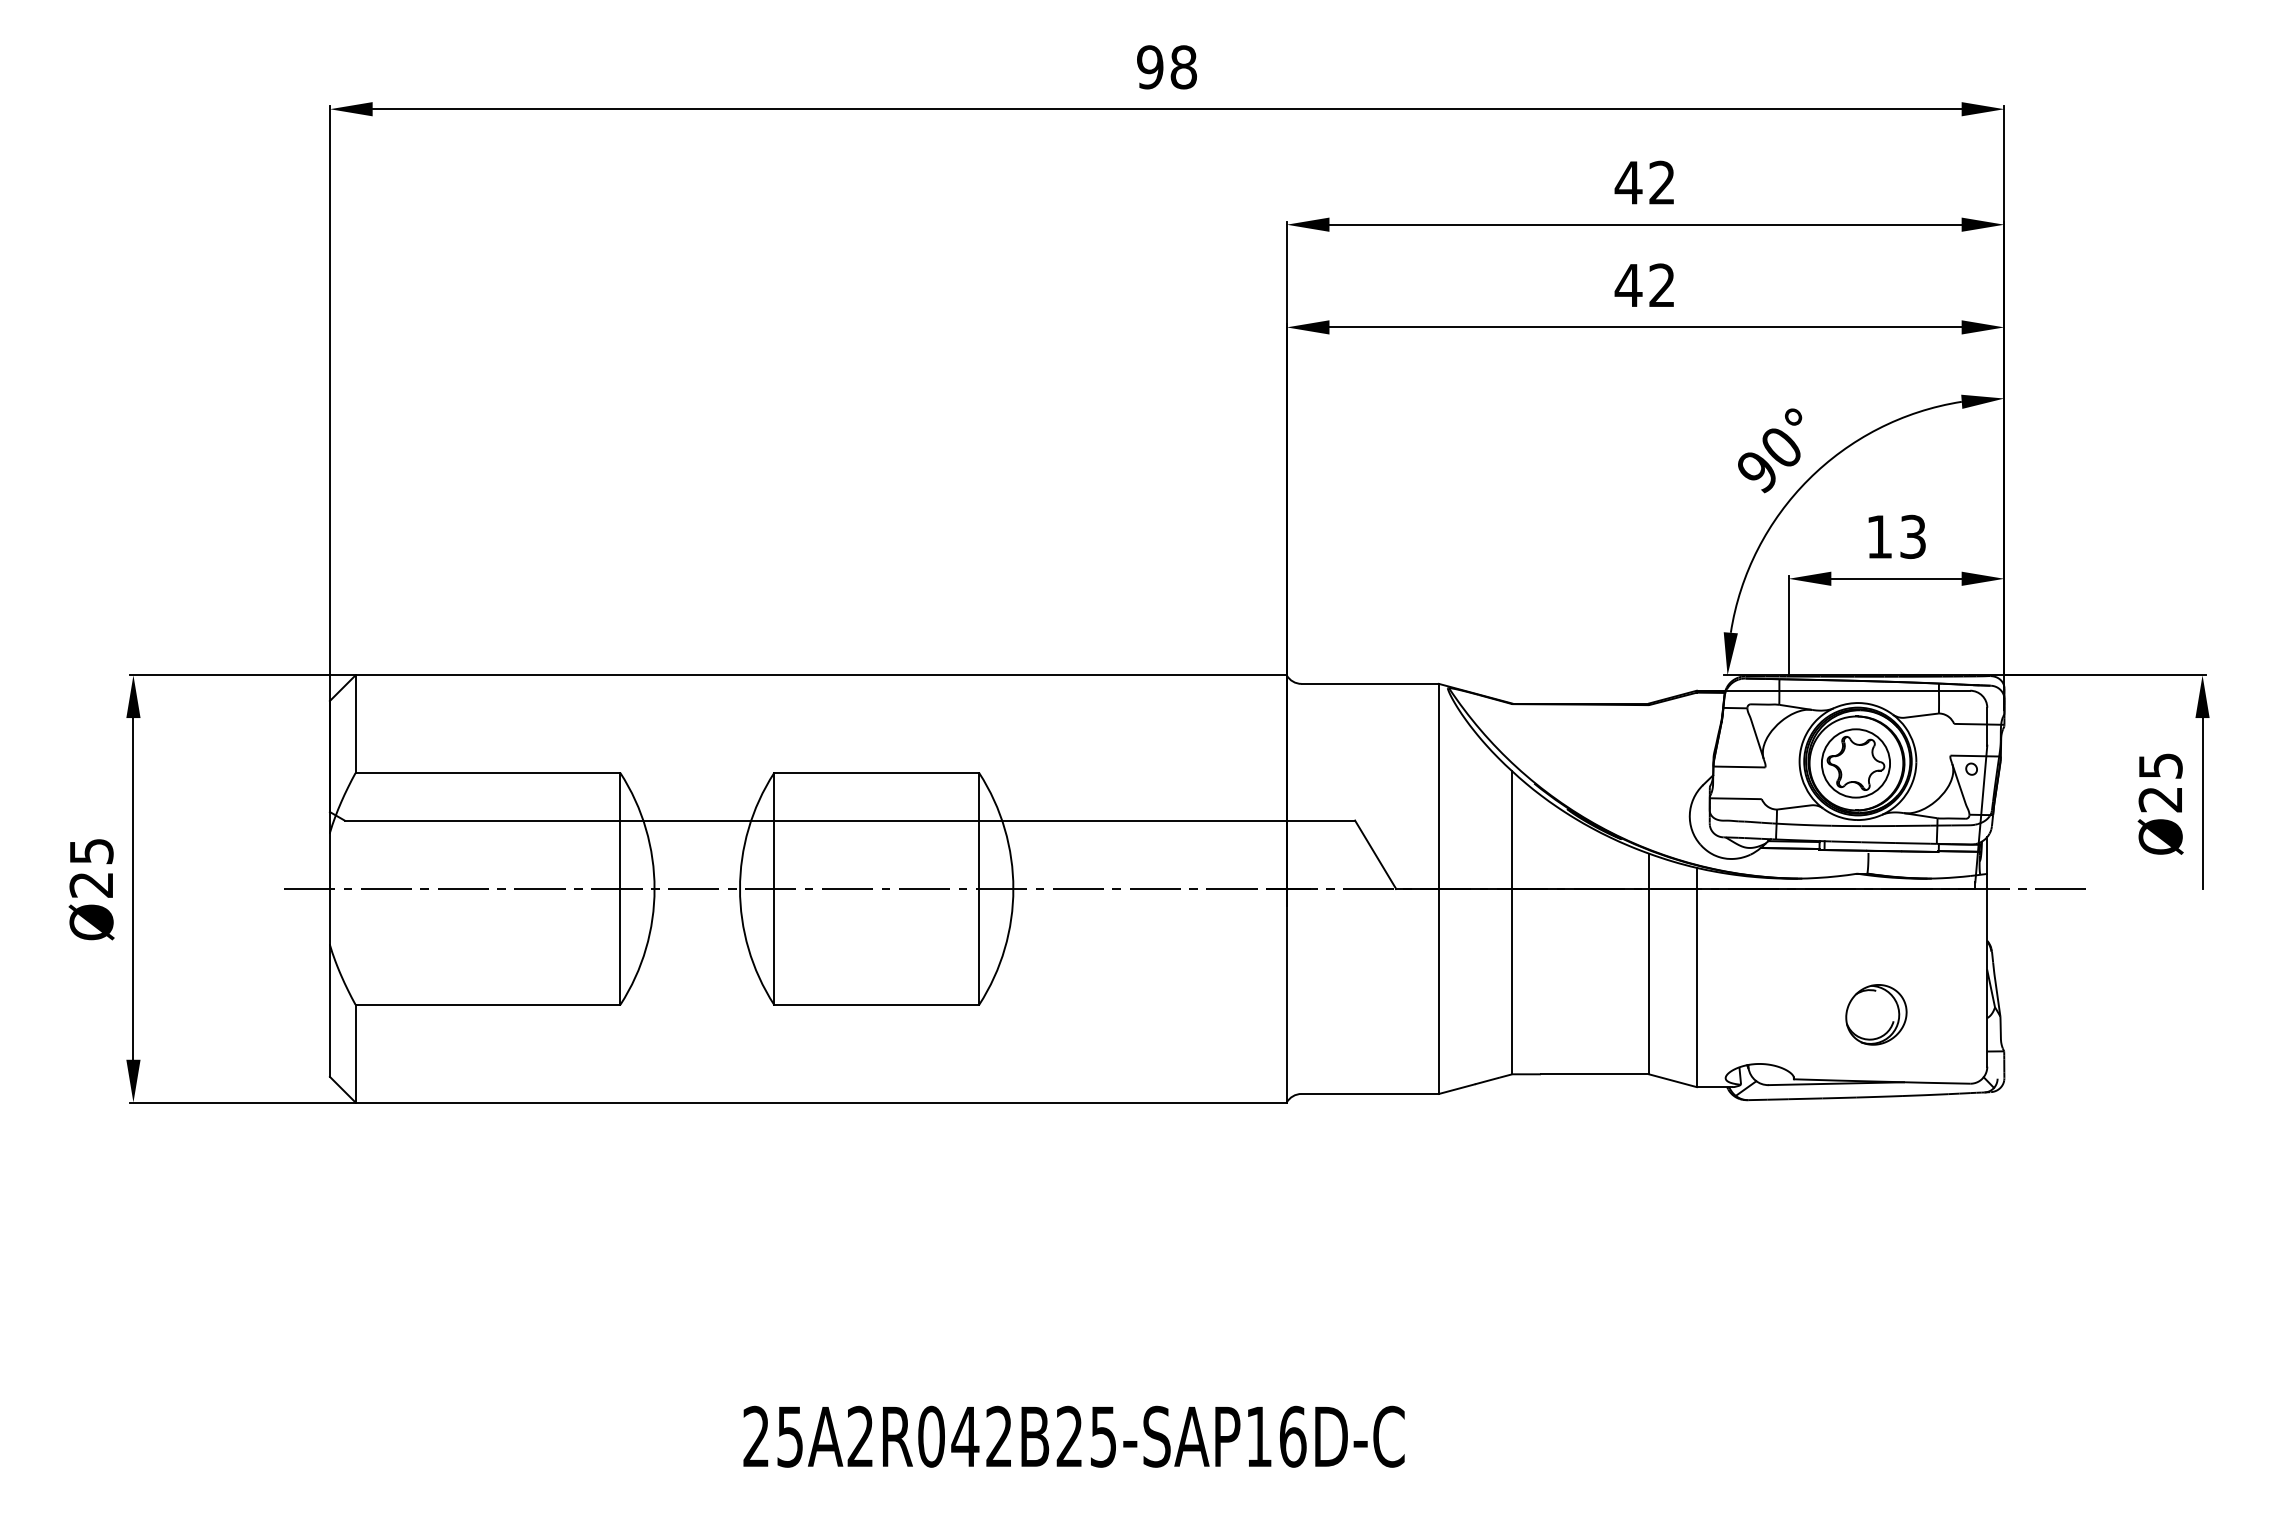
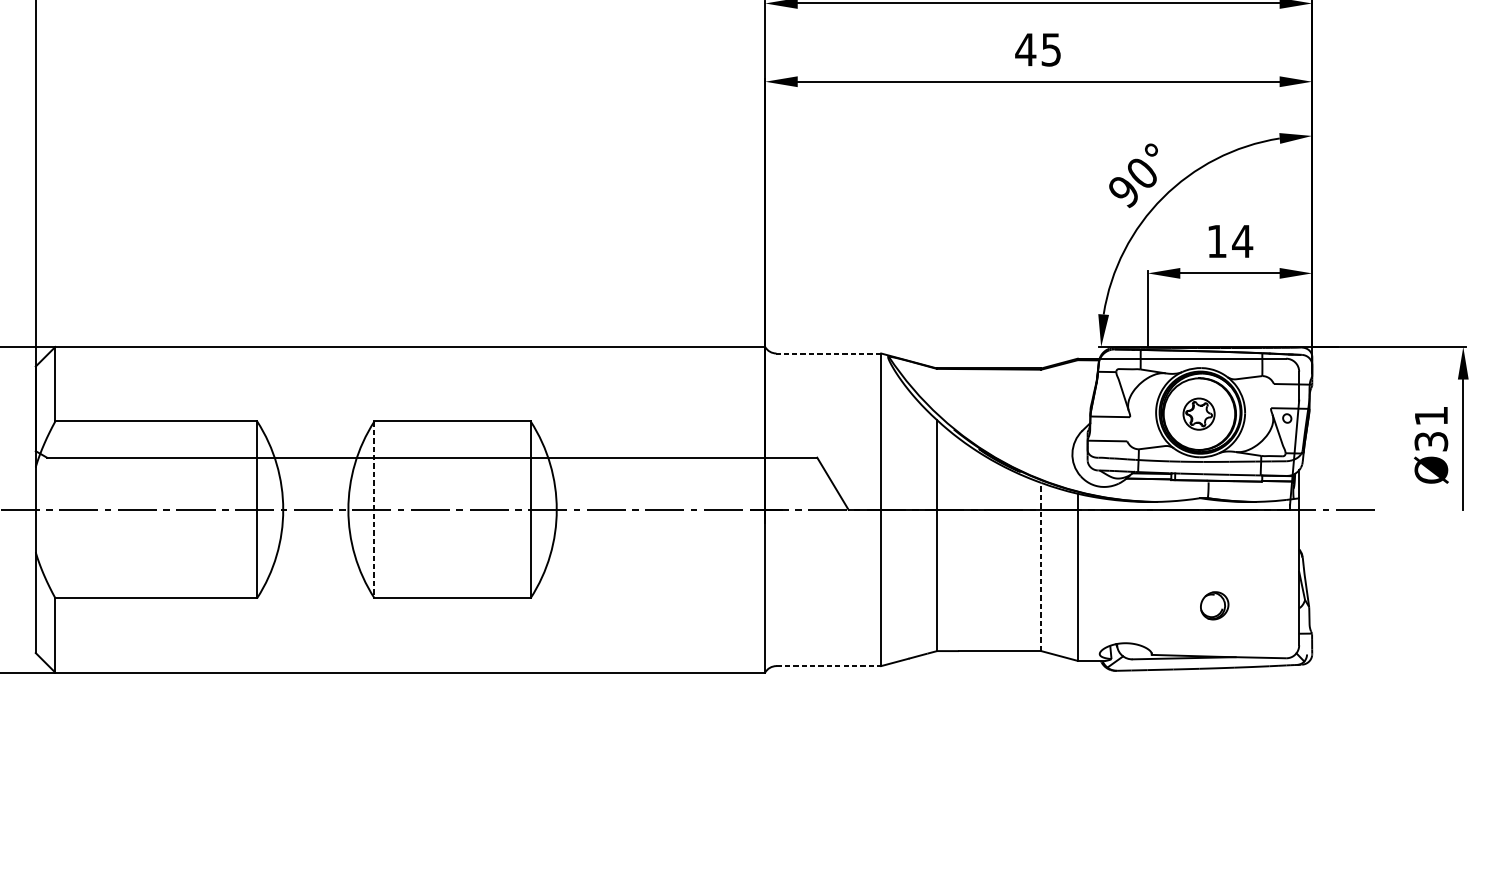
text: (1661, 285) -> (1050, 49), 42 -> 45
text: (1912, 536) -> (1242, 241), 13 -> 14
line: (1370, 683) -> (829, 353), solid -> dashed
part: (1855, 763) -> (1198, 414), size x0.6
text: (2160, 782) -> (1431, 428), Ø25 -> Ø31
line: (774, 888) -> (374, 509), solid -> dashed
line: (1649, 963) -> (1041, 566), solid -> dashed
part: (1876, 1014) -> (1214, 605), size x0.6
line: (1370, 1093) -> (829, 665), solid -> dashed

